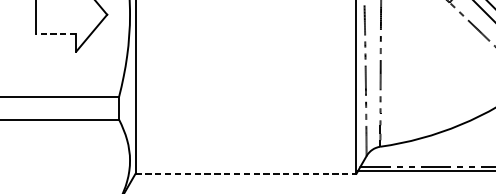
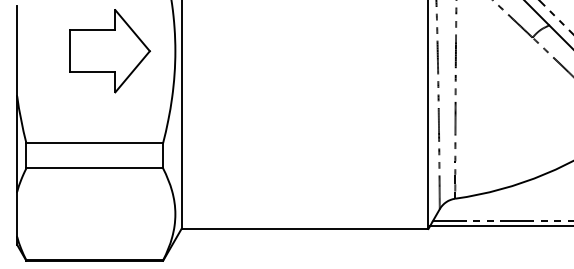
line: (55, 33) -> (92, 72), dashed -> solid
line: (246, 173) -> (305, 228), dashed -> solid

